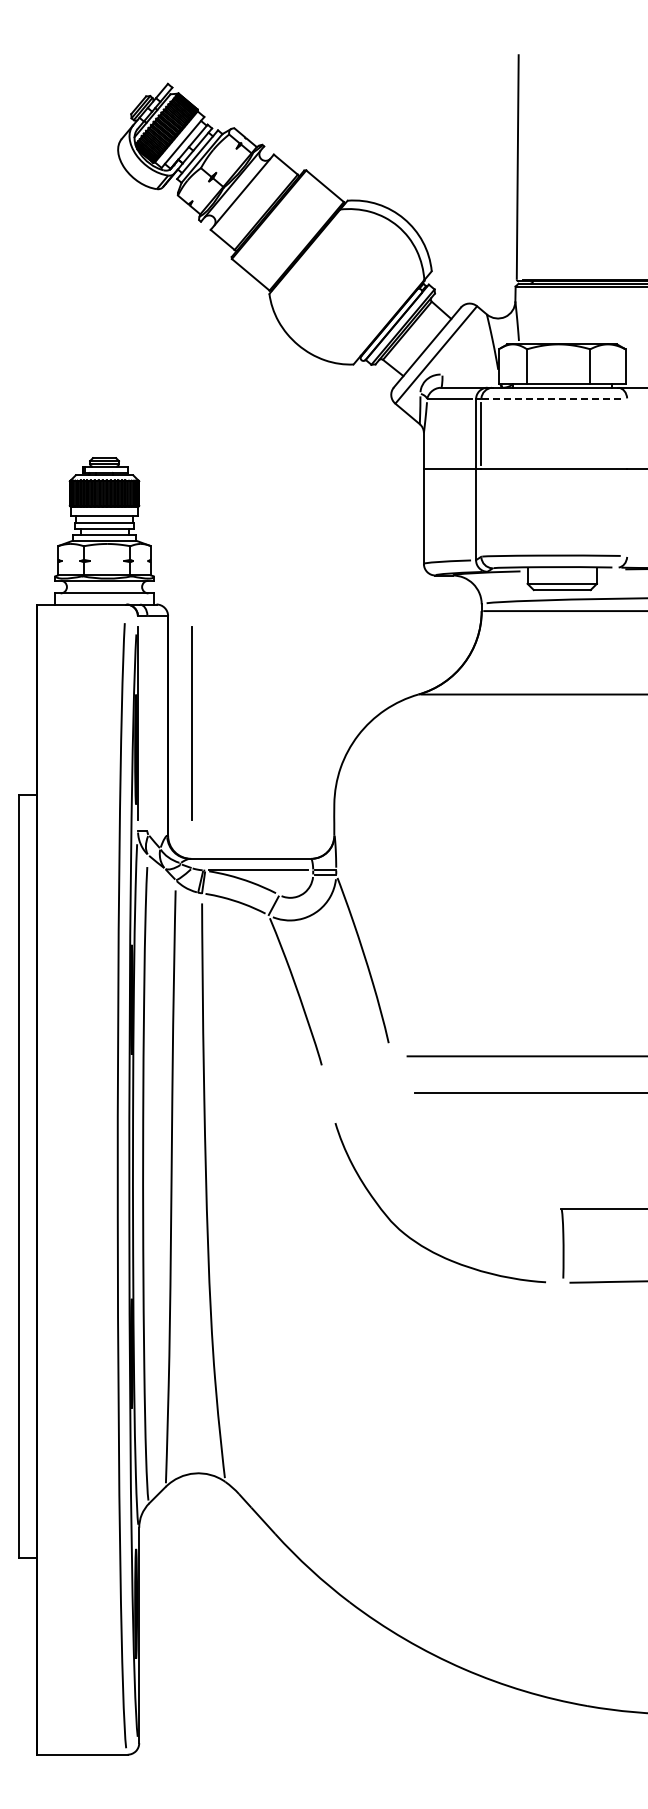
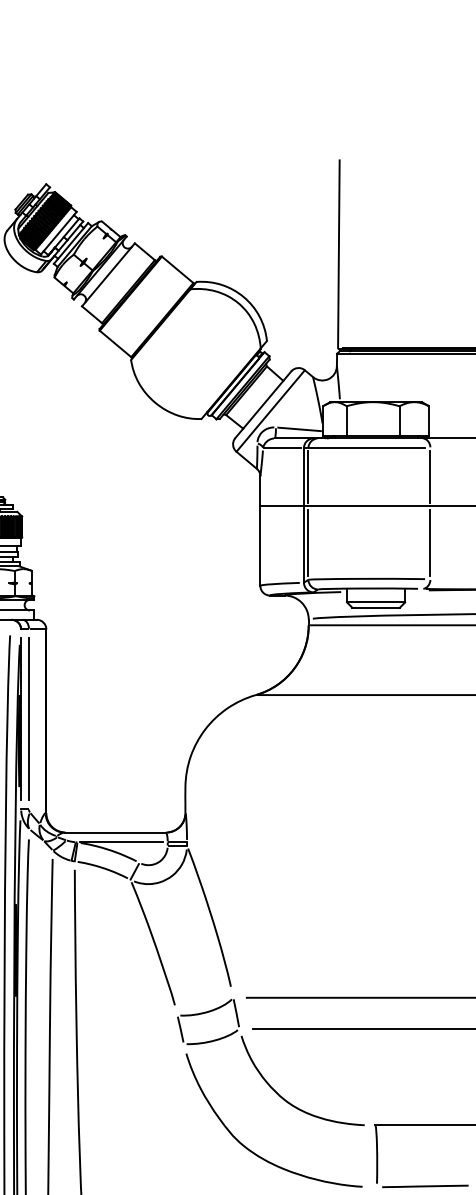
line: (470, 376) -> (299, 429), added
line: (551, 399) -> (367, 448), dashed -> solid
line: (627, 433) -> (430, 476), added
line: (481, 512) -> (308, 542), added
line: (627, 512) -> (430, 542), added
line: (191, 723) -> (28, 719), moved
part: (423, 1144) -> (260, 1071), added

